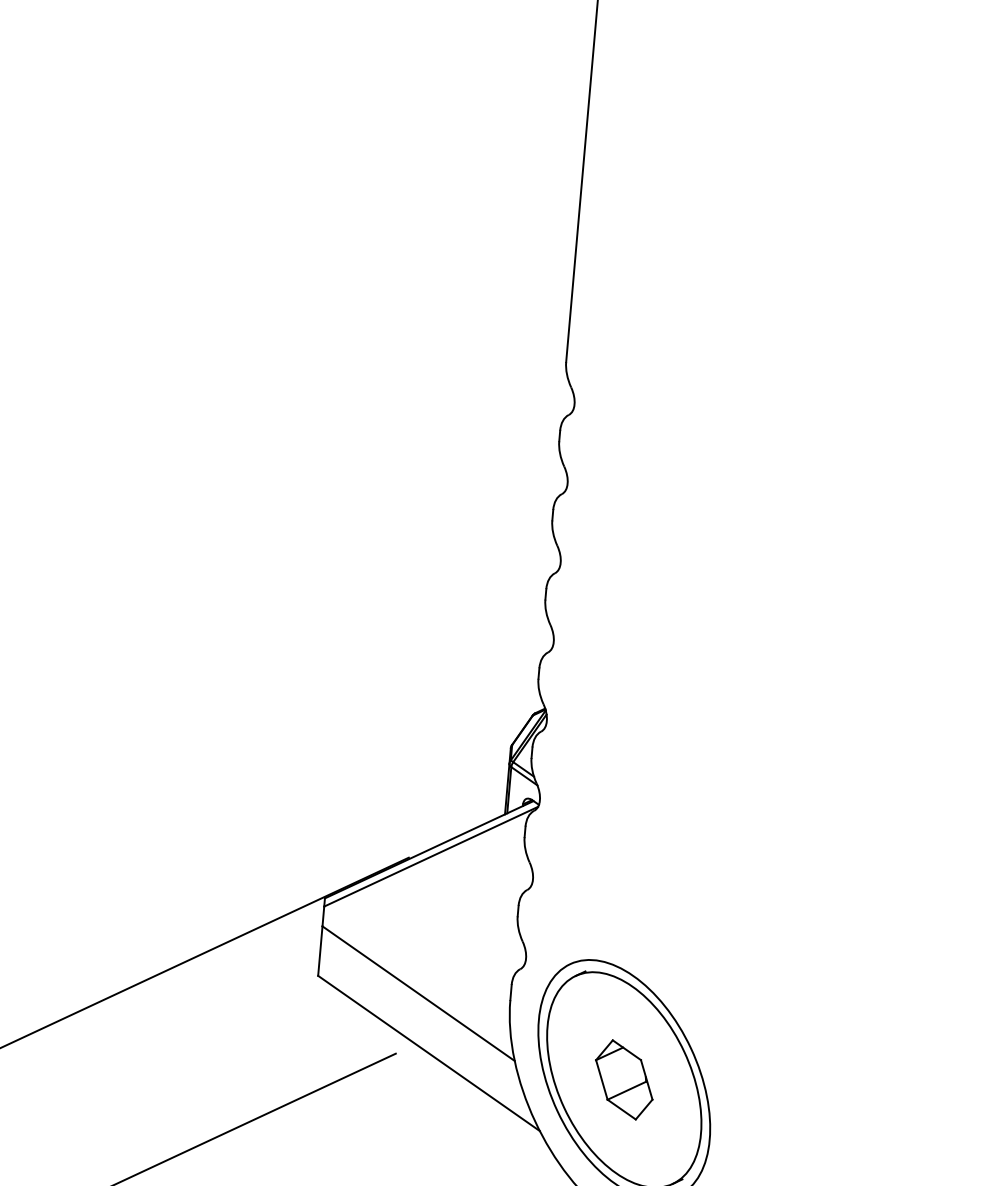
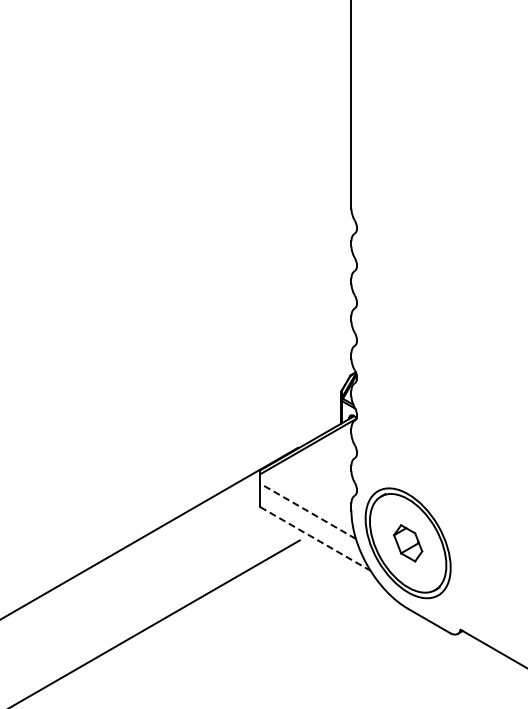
line: (417, 993) -> (307, 511), solid -> dashed
line: (429, 1052) -> (315, 538), solid -> dashed

